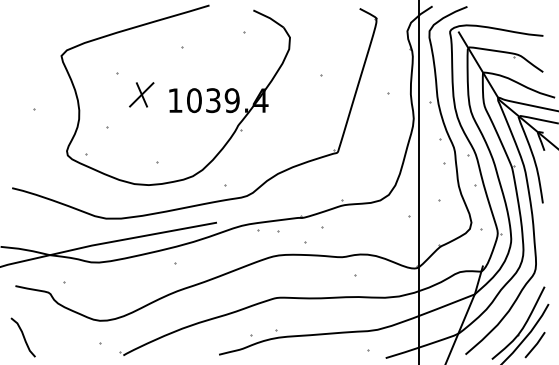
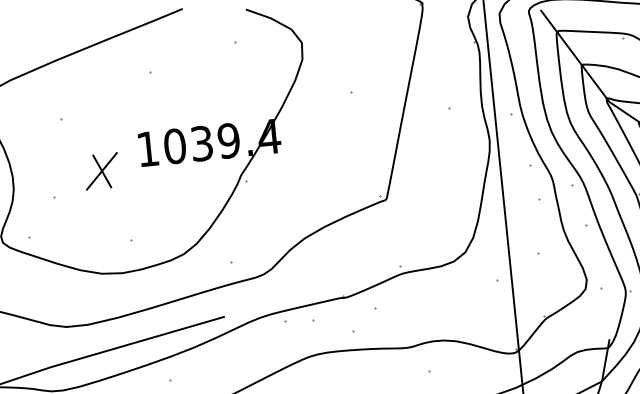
part: (141, 94) -> (101, 170), moved

